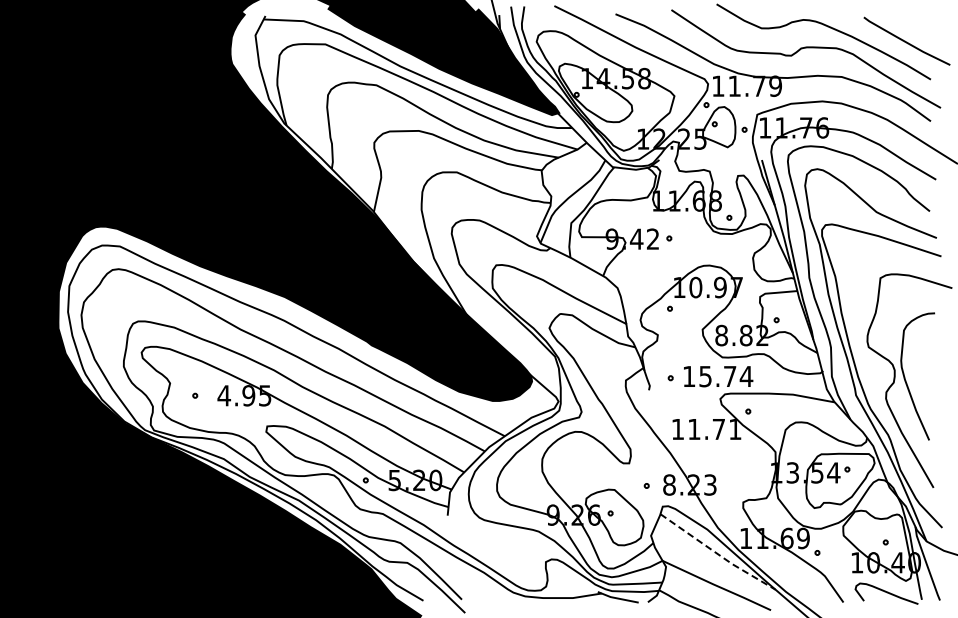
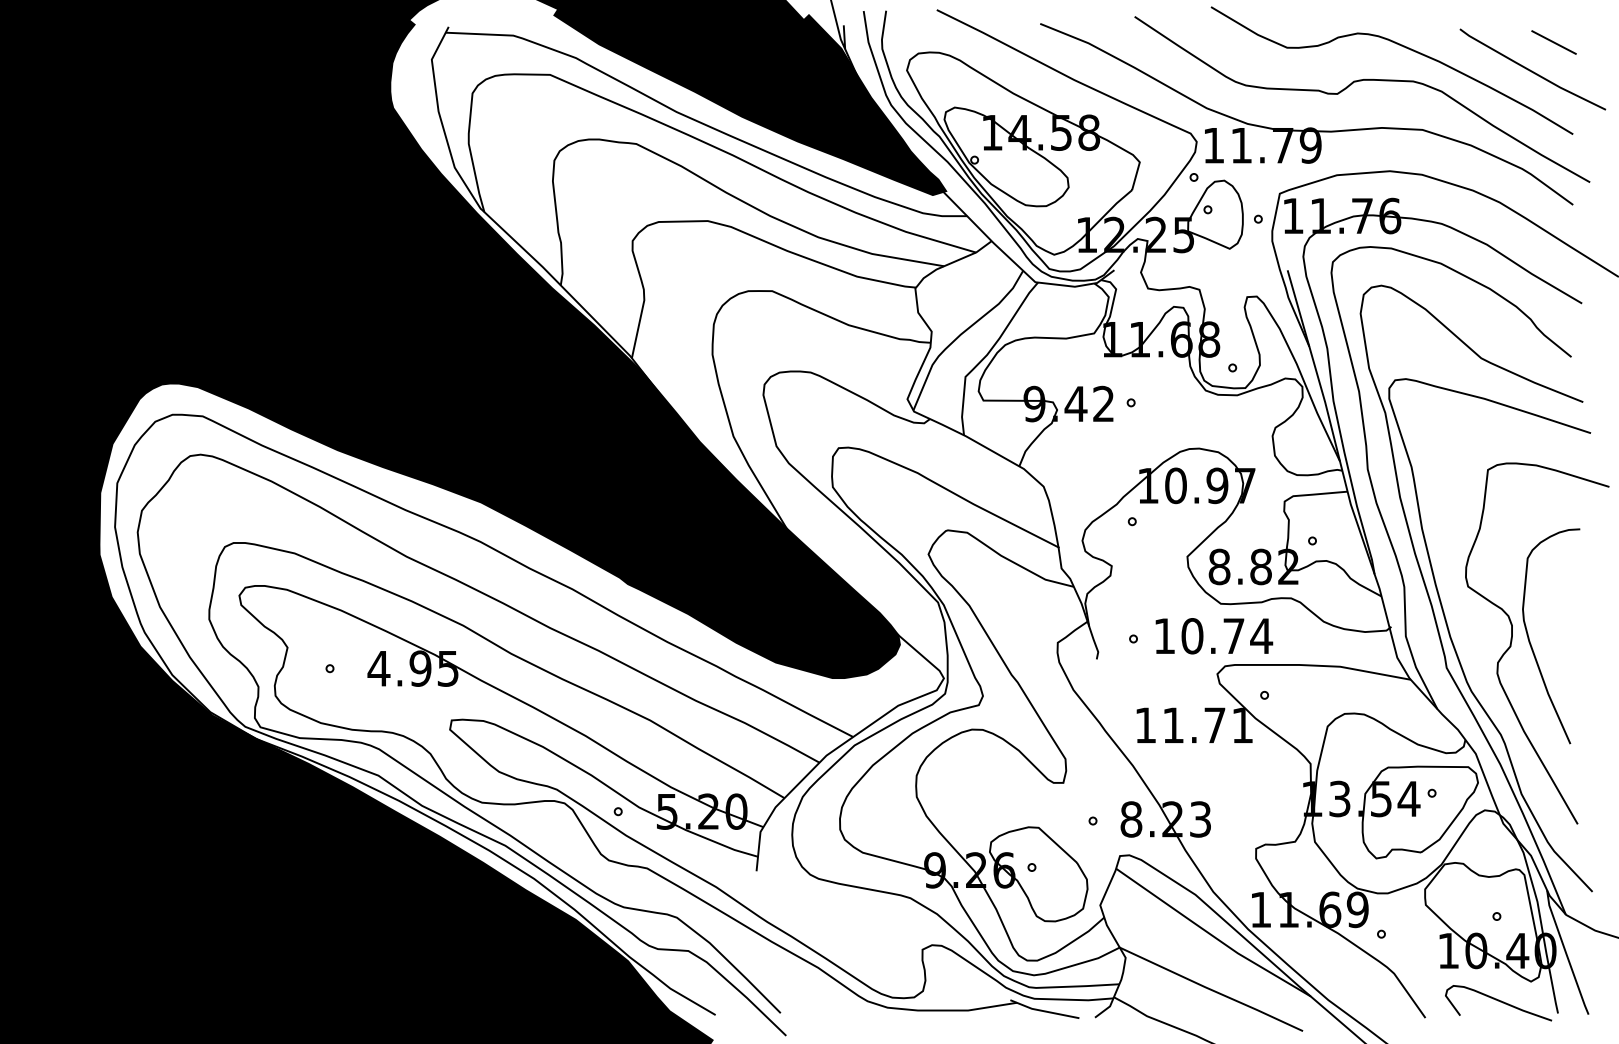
line: (919, 24) -> (1553, 41), added
text: (705, 376) -> (1192, 636), 15.74 -> 10.74
line: (717, 554) -> (1212, 936), dashed -> solid

